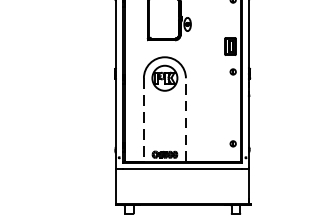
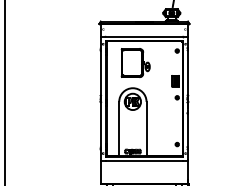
line: (185, 119) -> (146, 128), dashed -> solid
line: (144, 120) -> (119, 129), dashed -> solid

